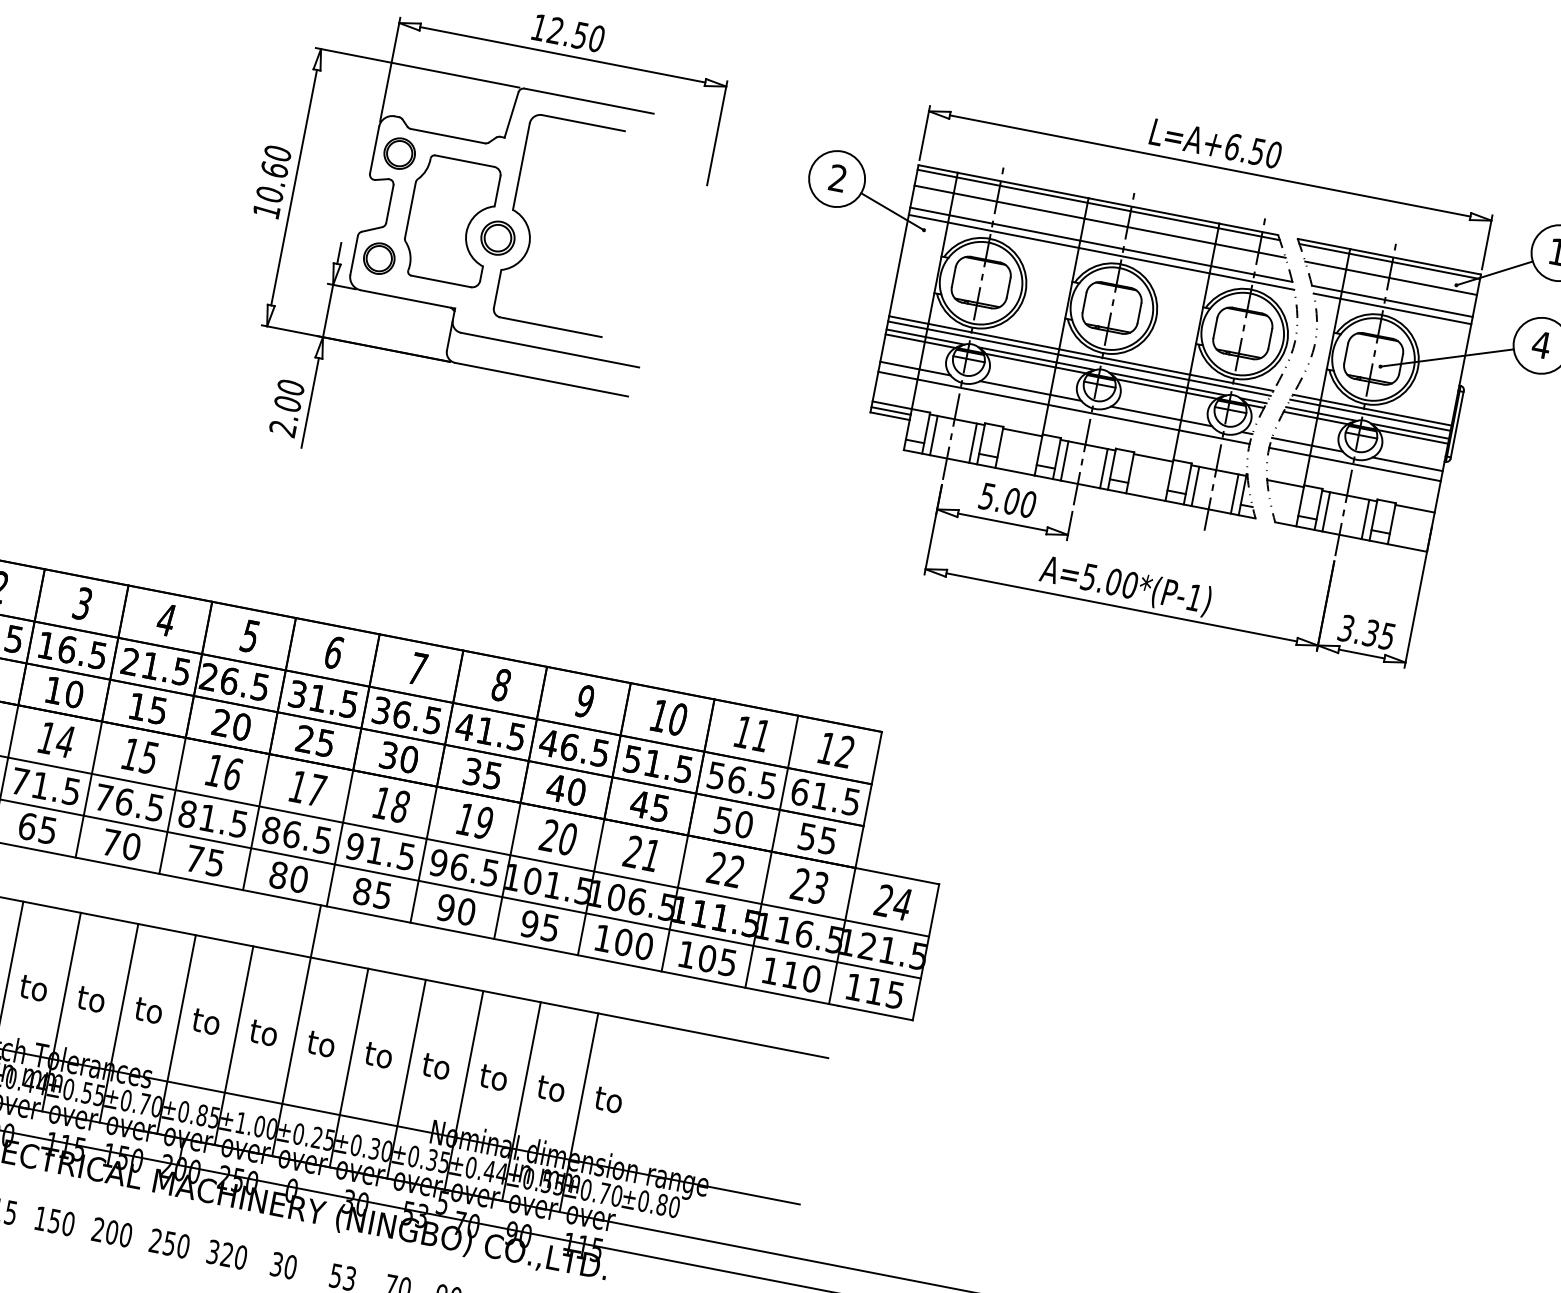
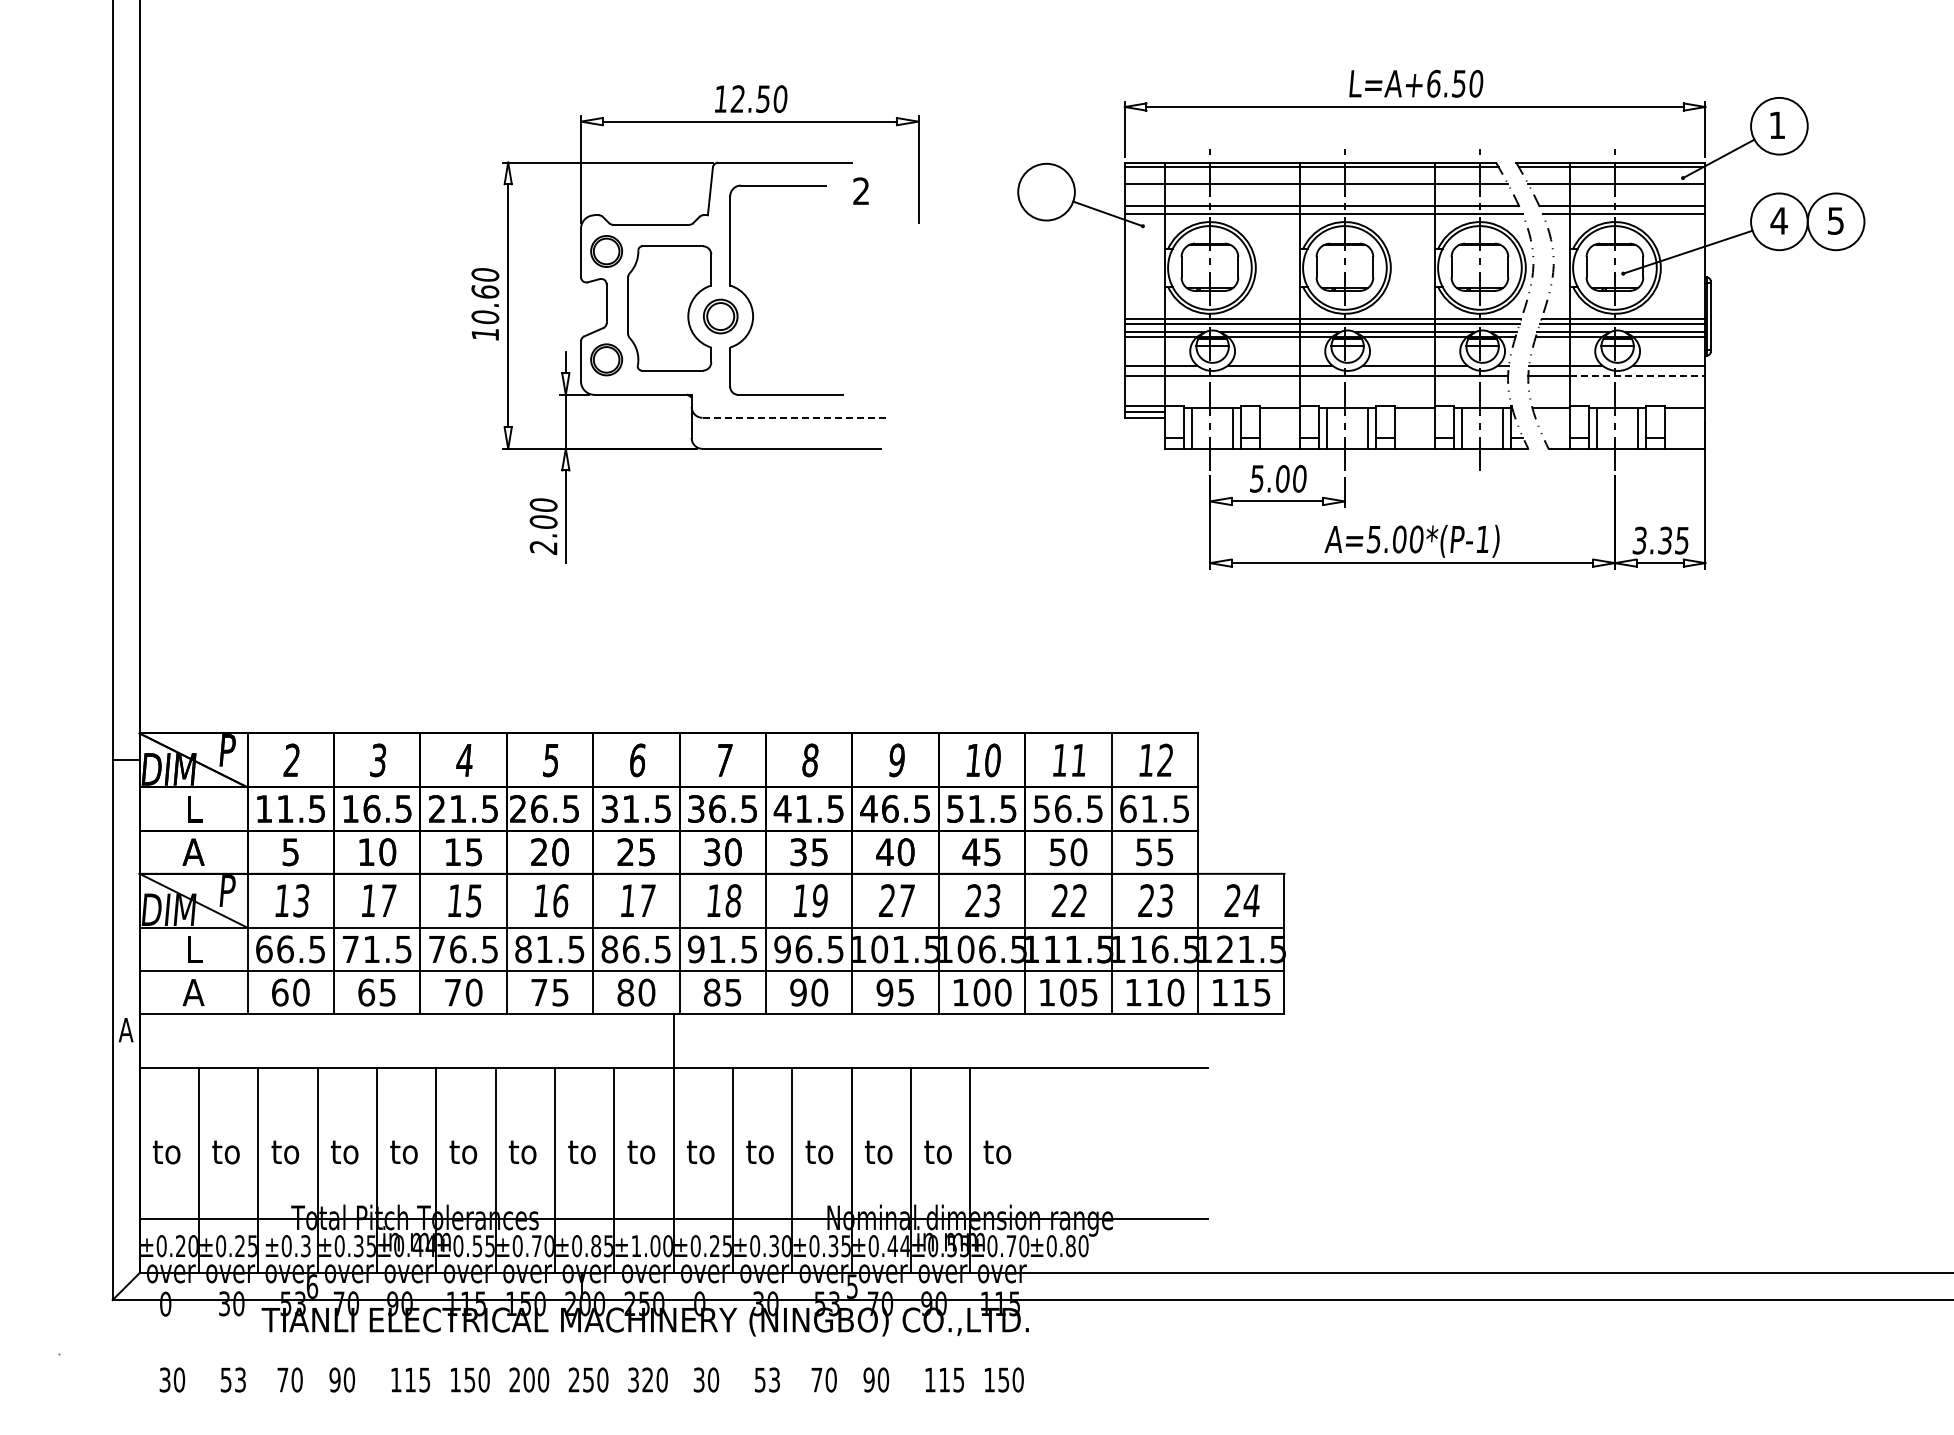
text: (837, 177) -> (860, 190), moved
line: (550, 349) -> (794, 417), solid -> dashed
line: (1375, 467) -> (1637, 375), solid -> dashed
text: (65, 741) -> (387, 900), 14 -> 17
text: (567, 838) -> (906, 900), 20 -> 27
text: (651, 855) -> (992, 900), 21 -> 23

